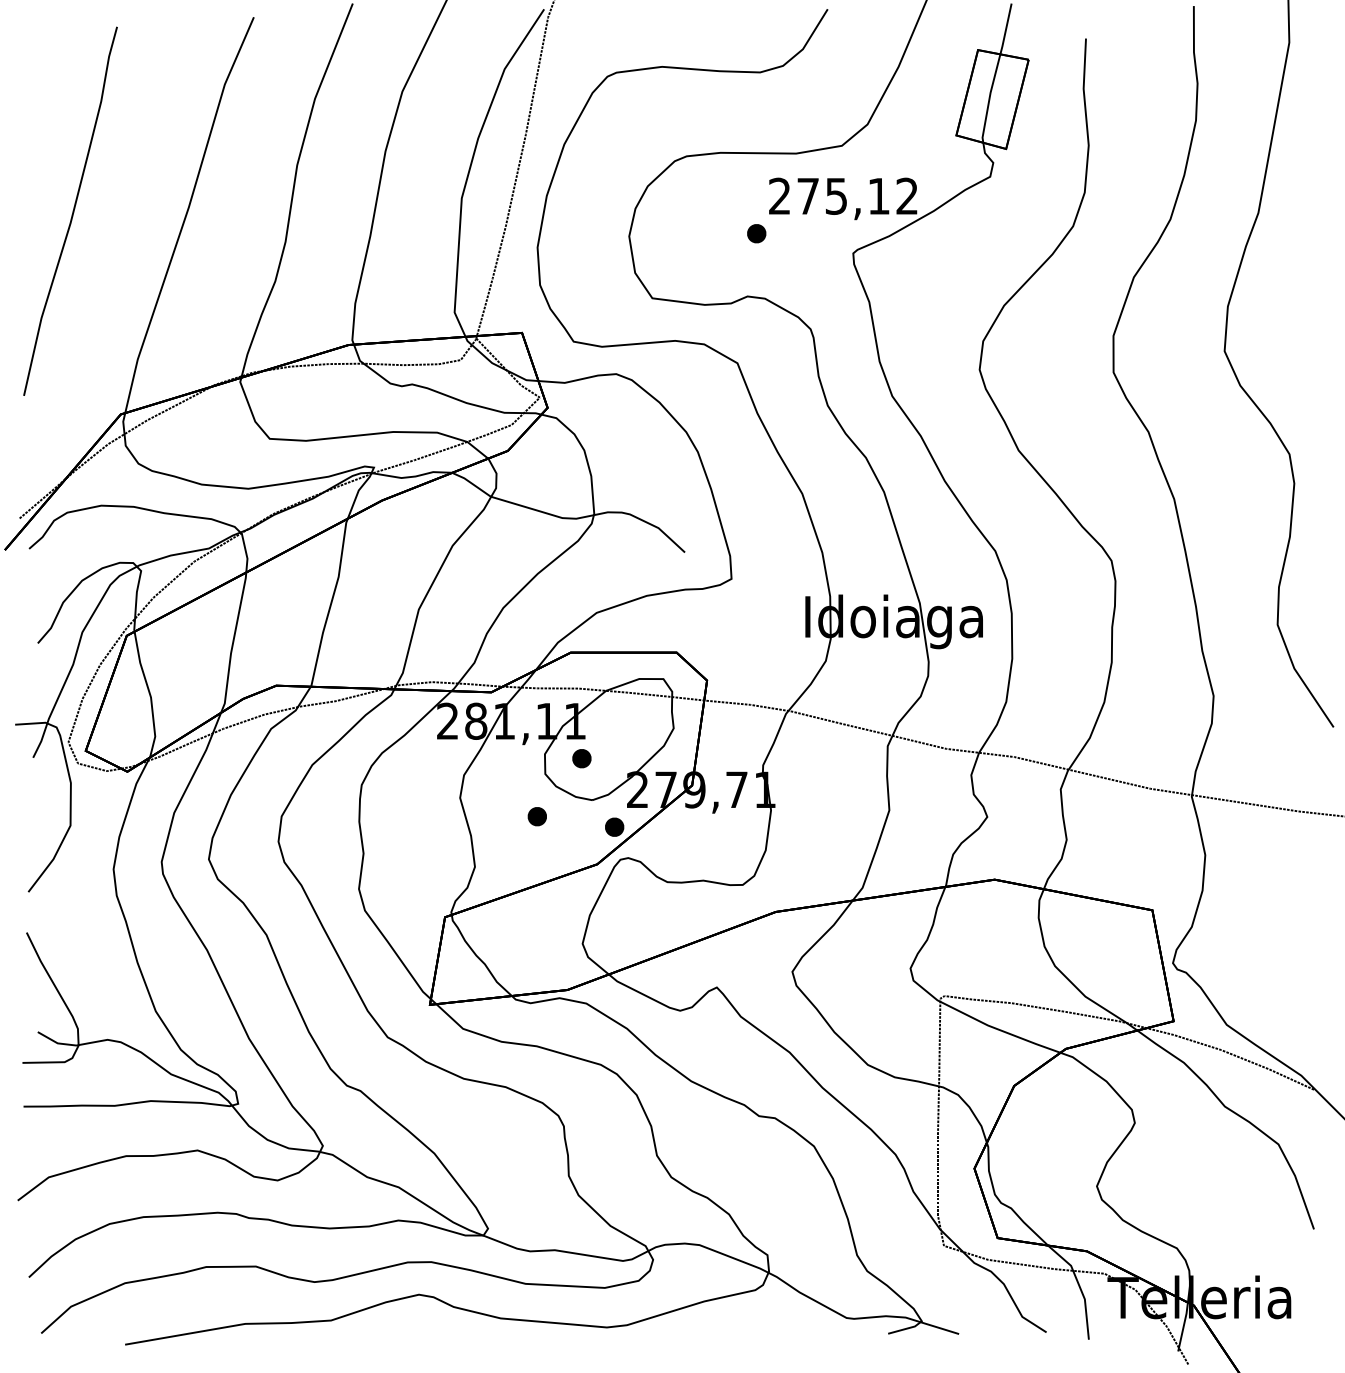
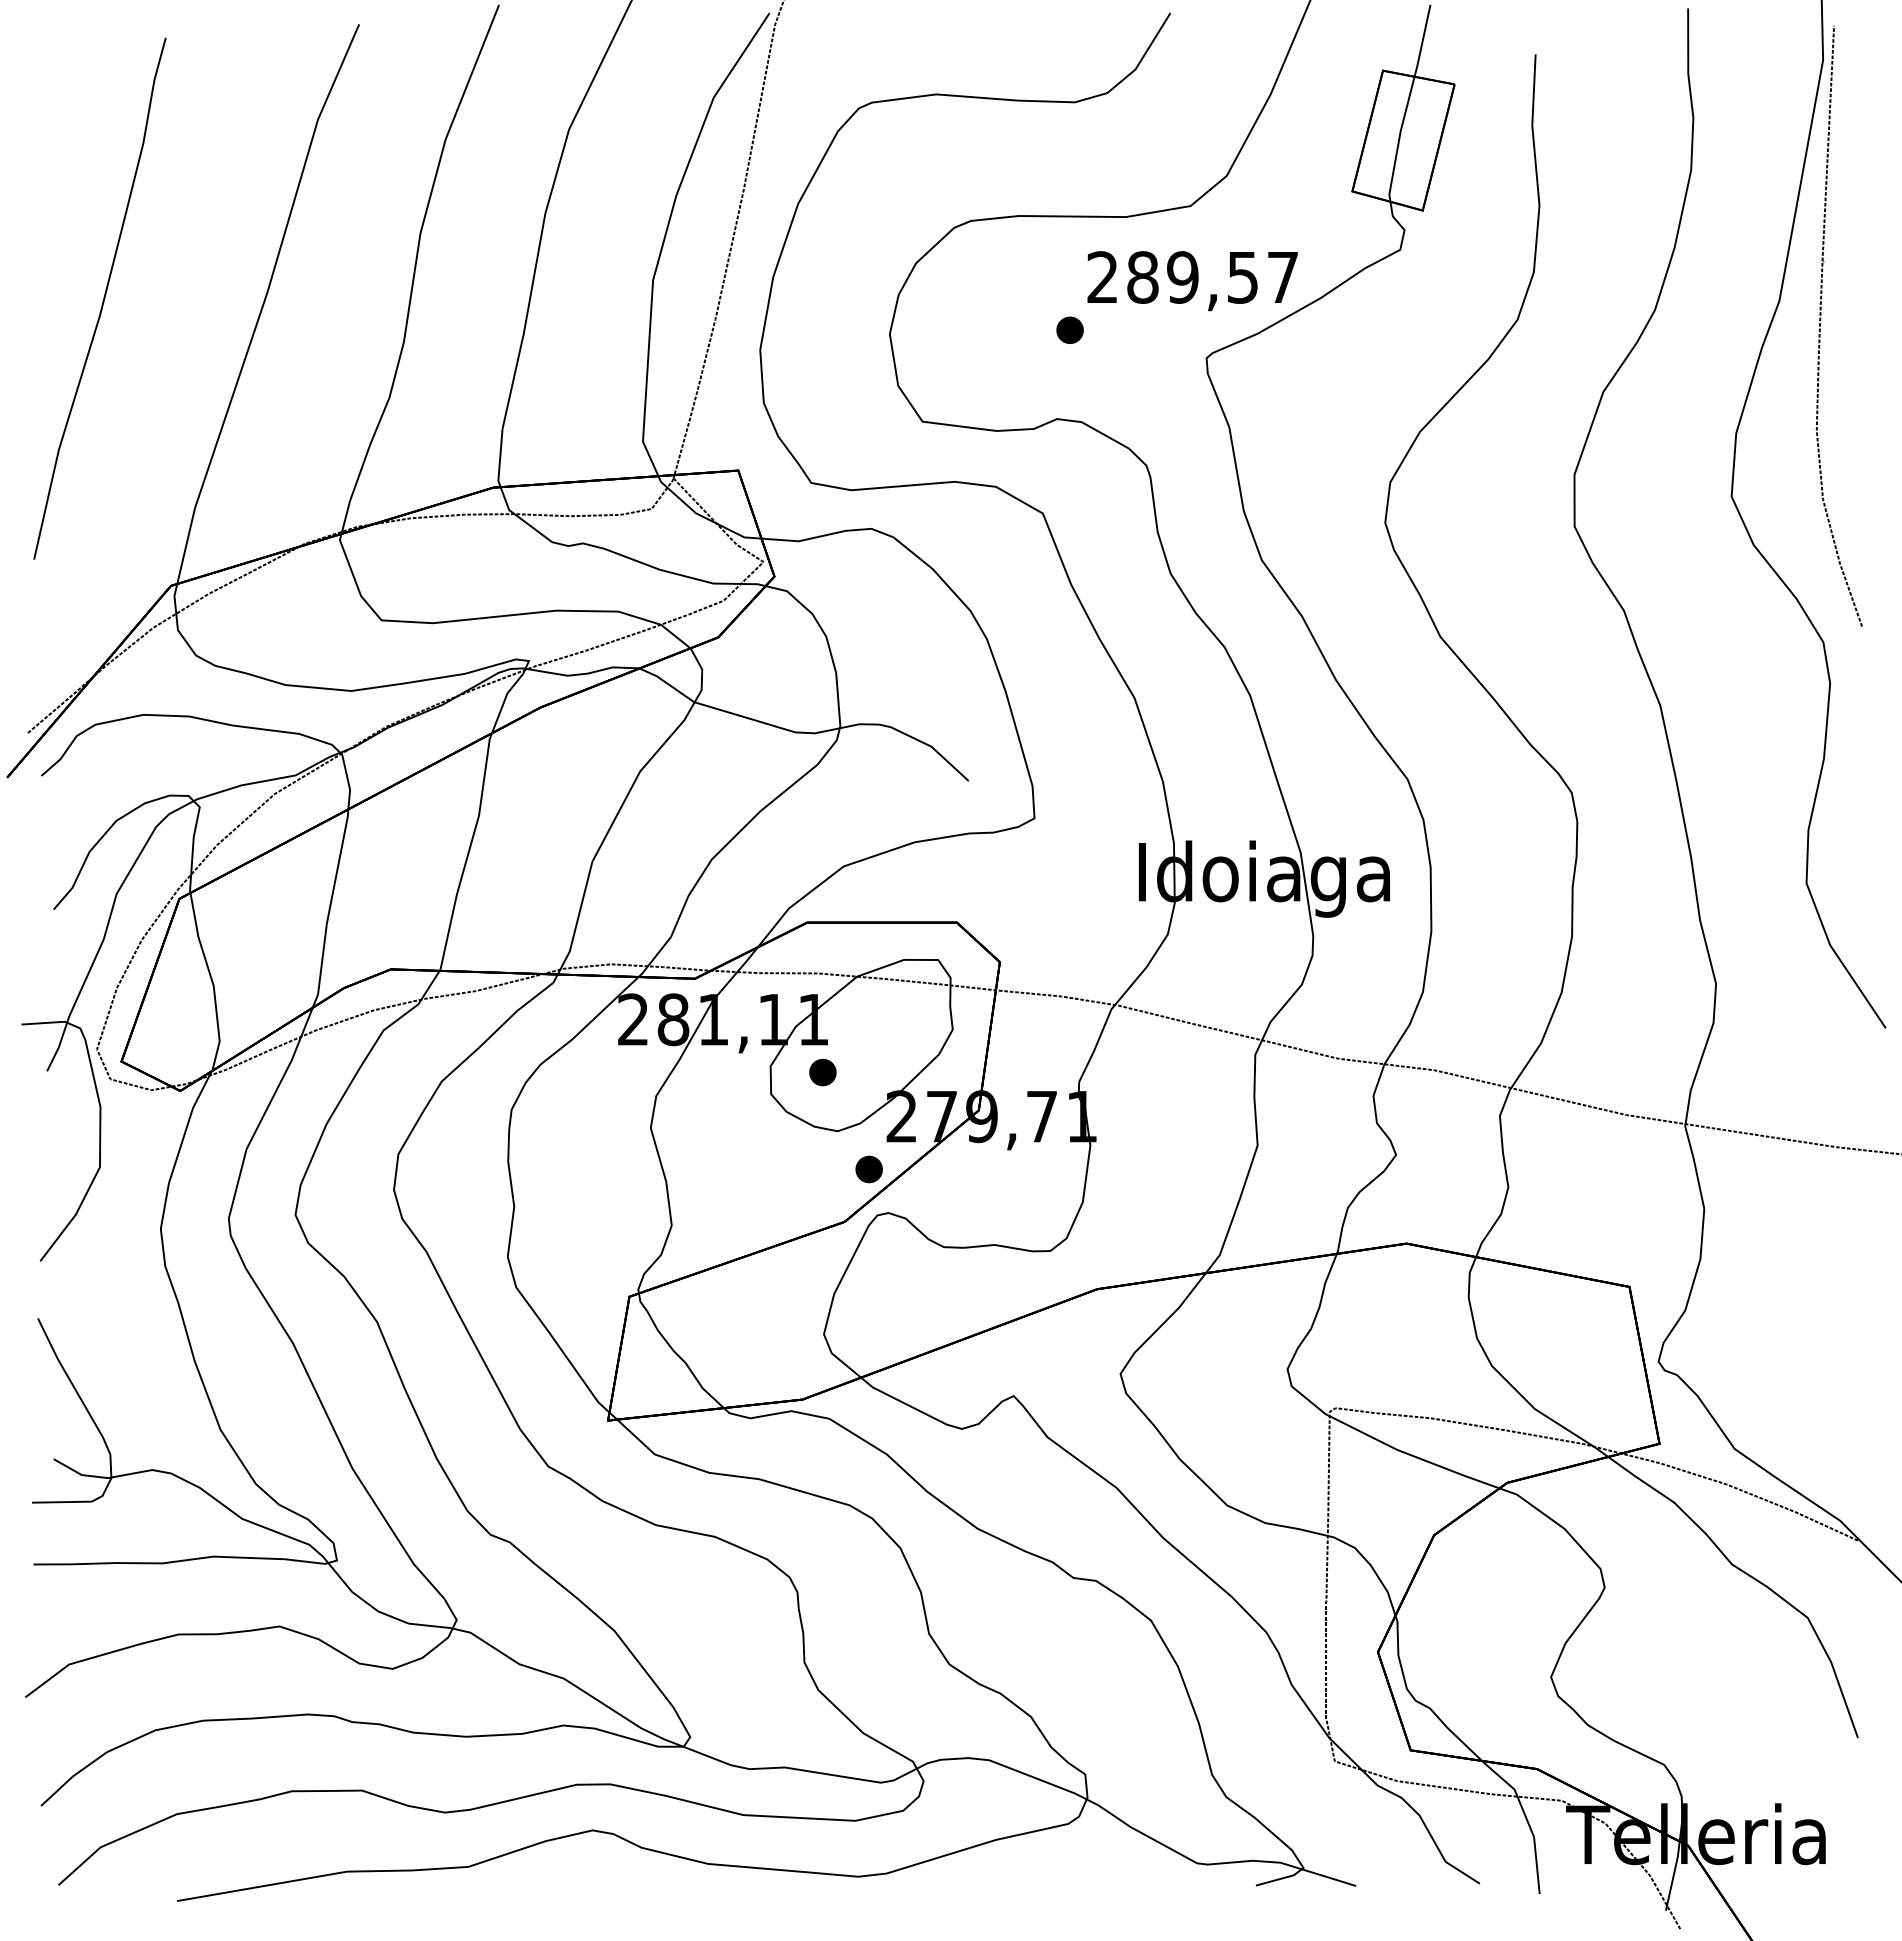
text: (857, 196) -> (1212, 277), 275,12 -> 289,57
curve: (1288, 226) -> (1821, 320), added
part: (537, 816) -> (759, 1154), removed

